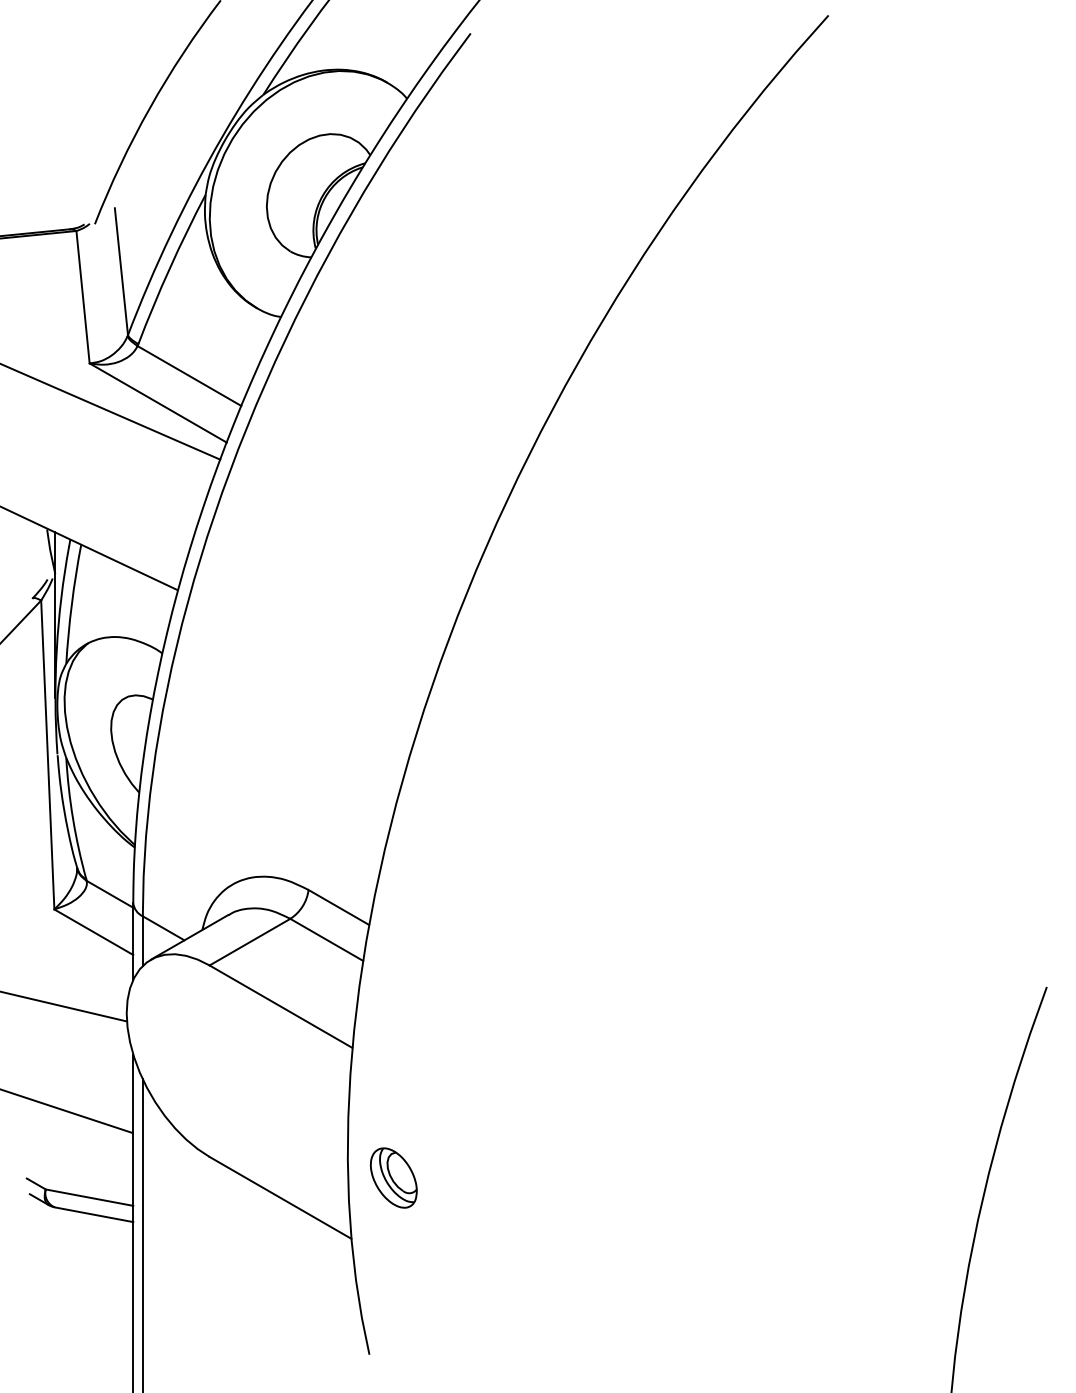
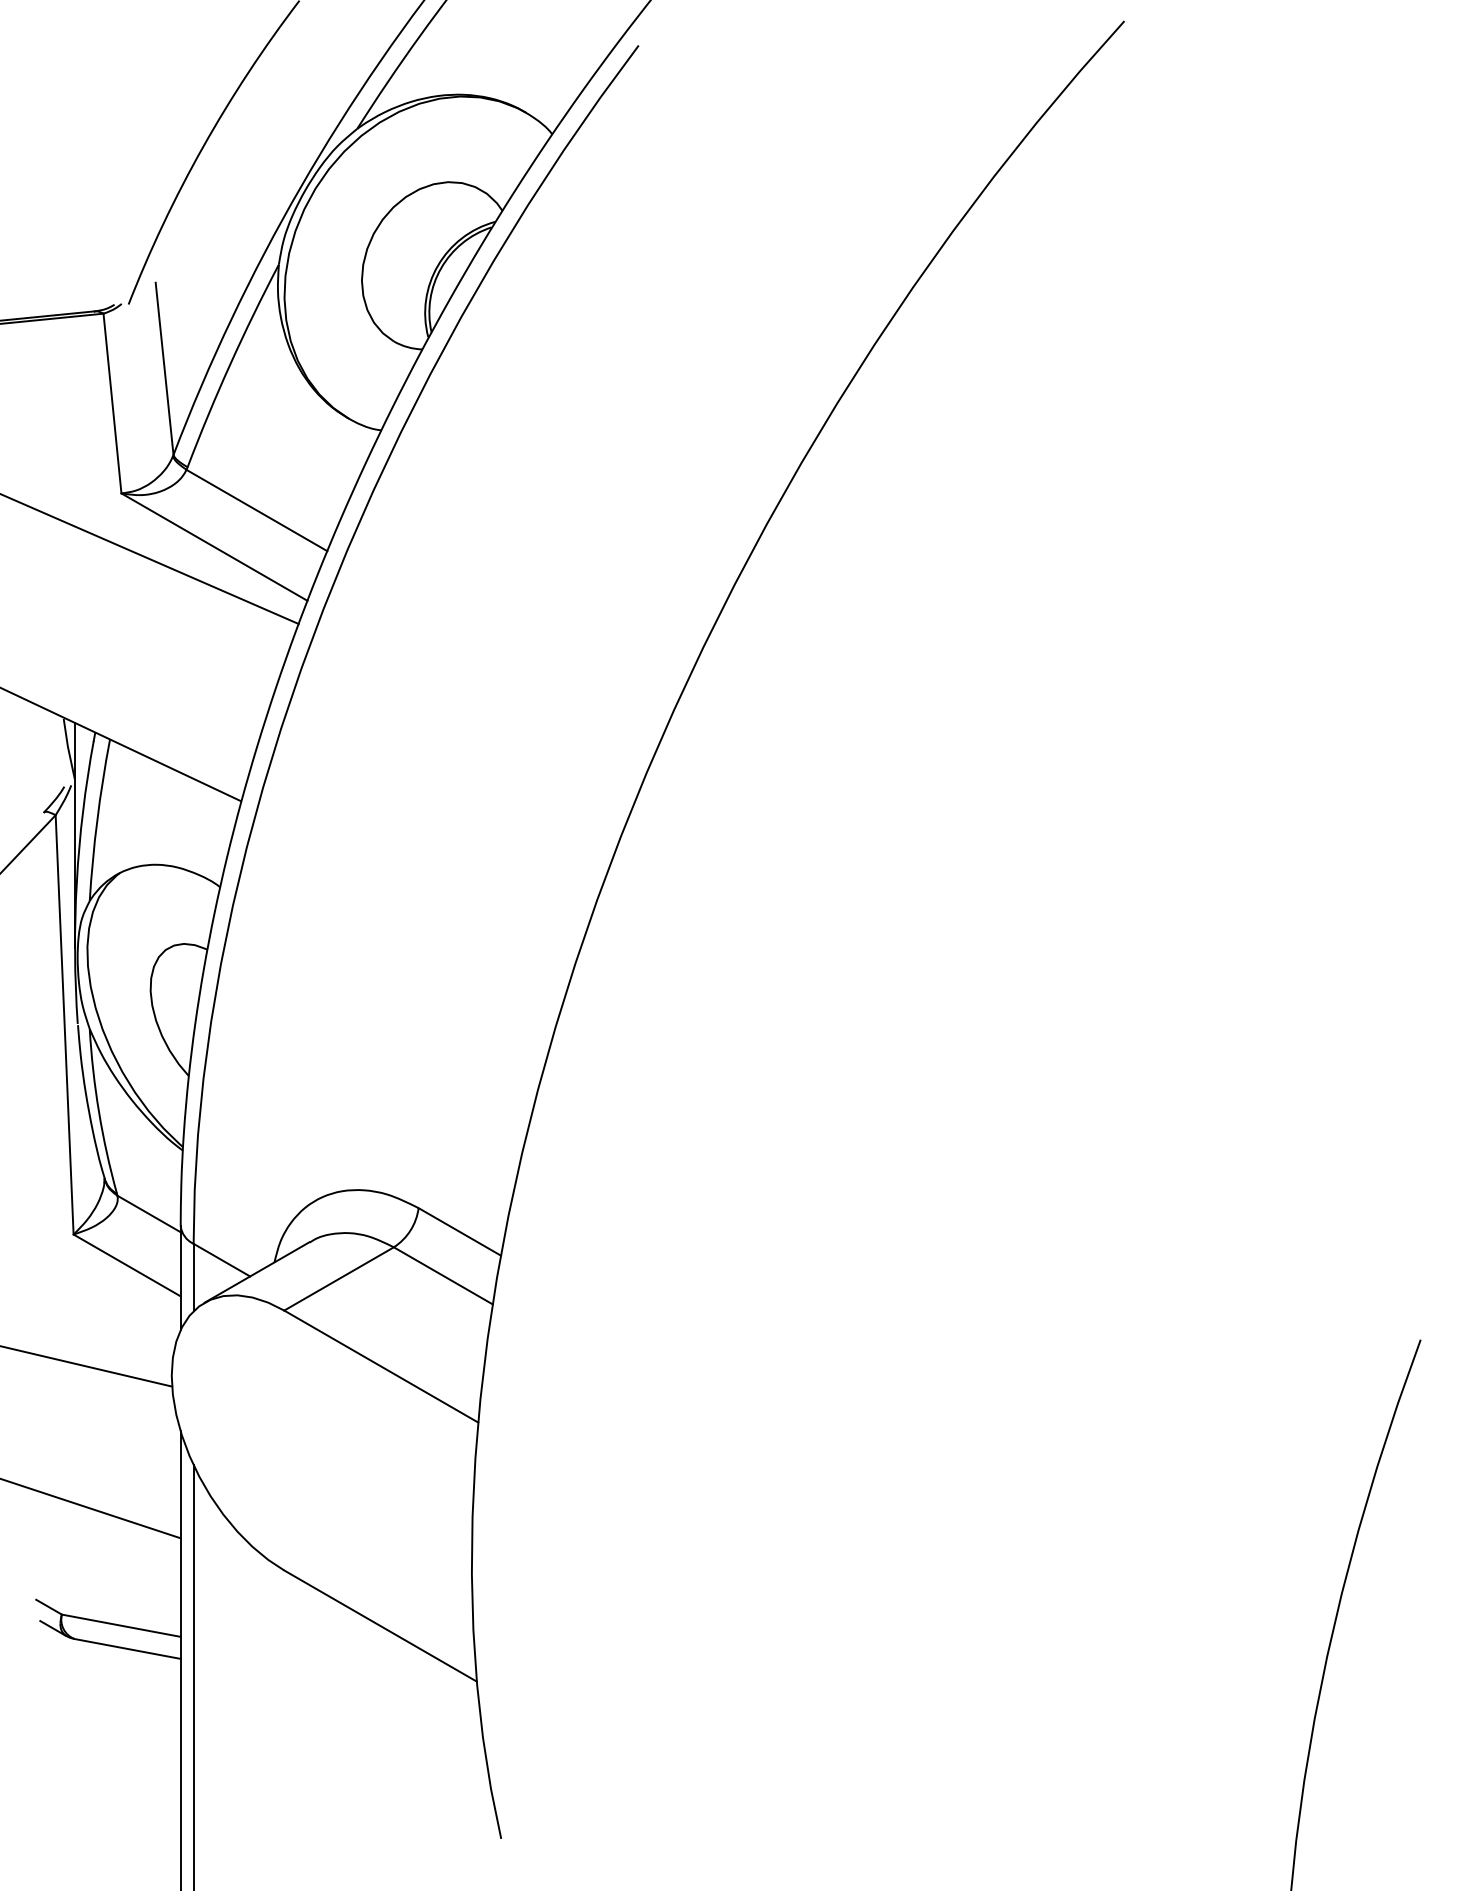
part: (393, 1177) -> (533, 1598), removed

